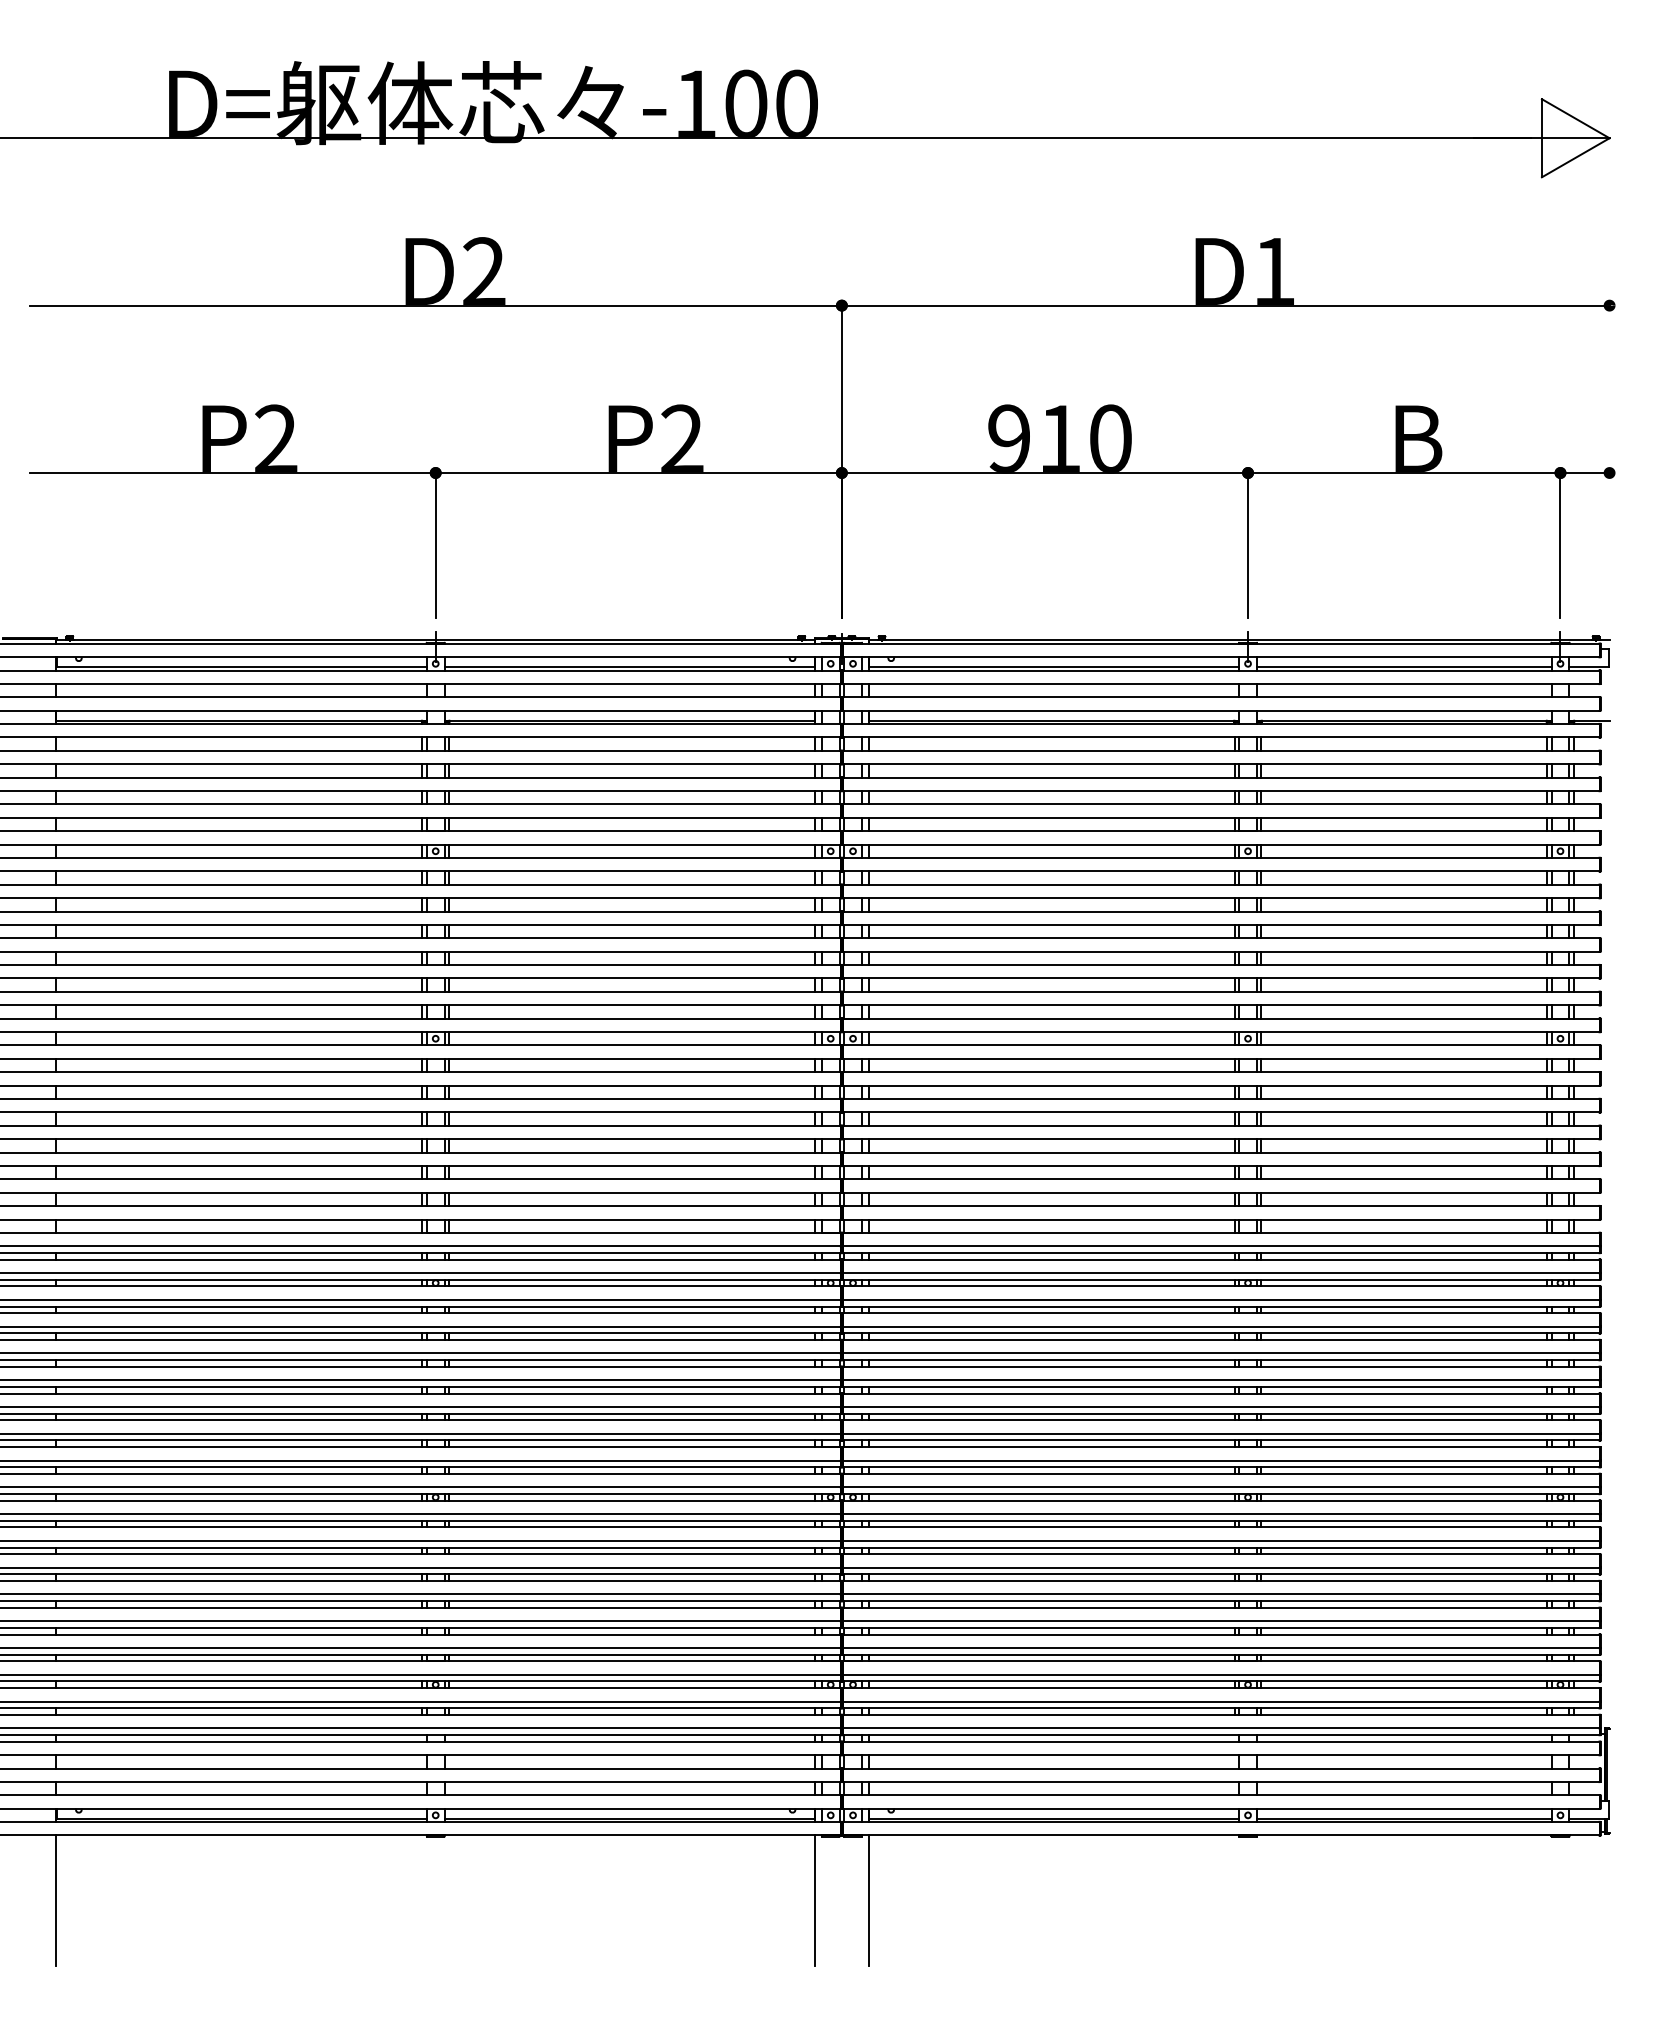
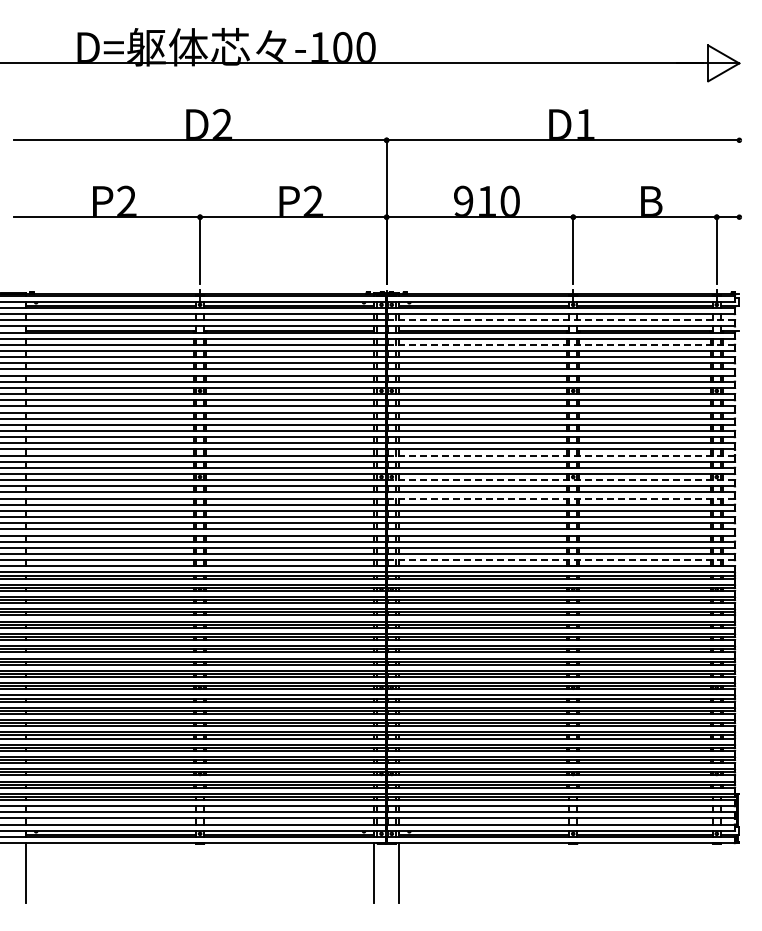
line: (1220, 697) -> (560, 320), solid -> dashed
line: (1220, 750) -> (560, 344), solid -> dashed
line: (1220, 991) -> (560, 455), solid -> dashed
line: (1220, 1046) -> (560, 480), solid -> dashed
line: (1220, 1085) -> (560, 498), solid -> dashed
line: (1220, 1220) -> (560, 560), solid -> dashed

